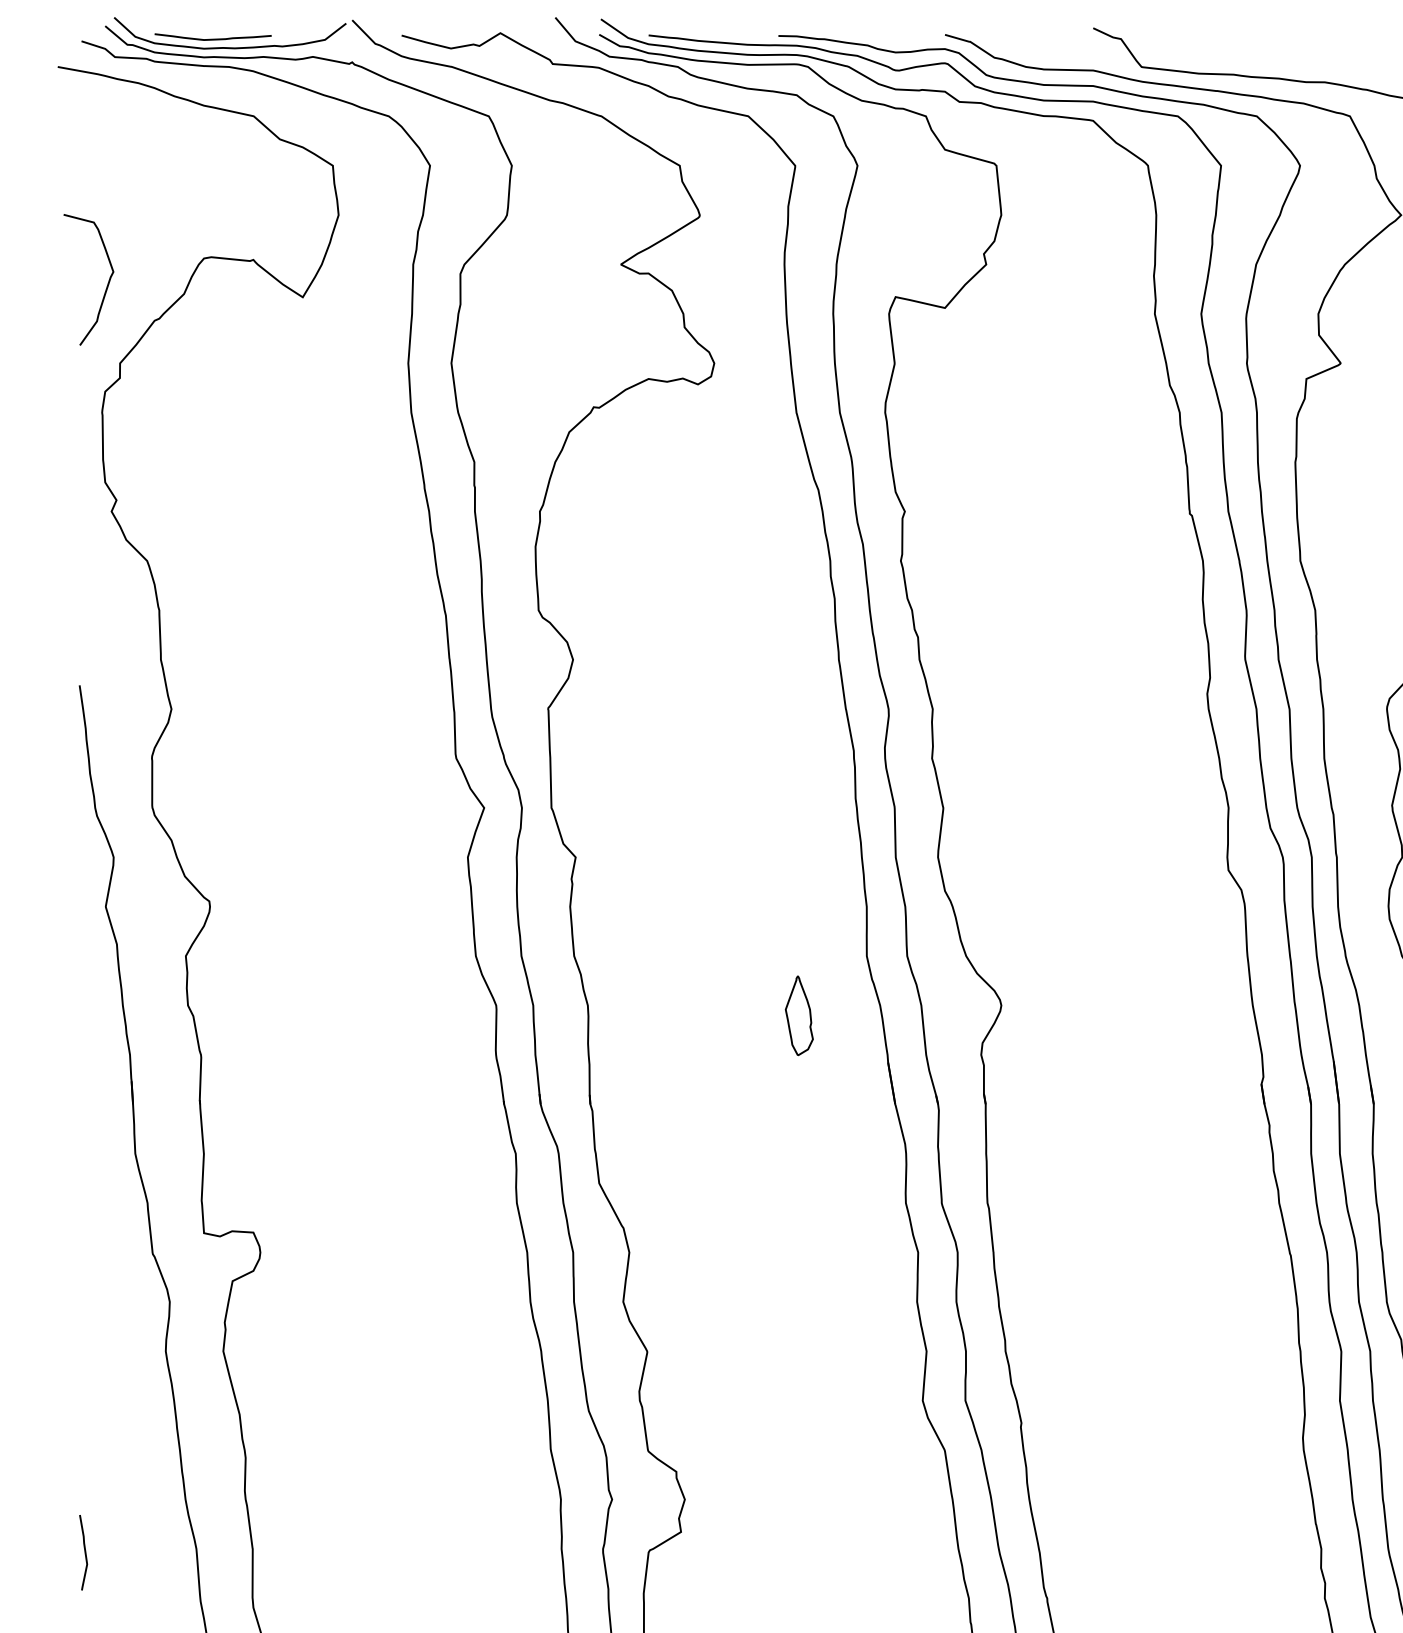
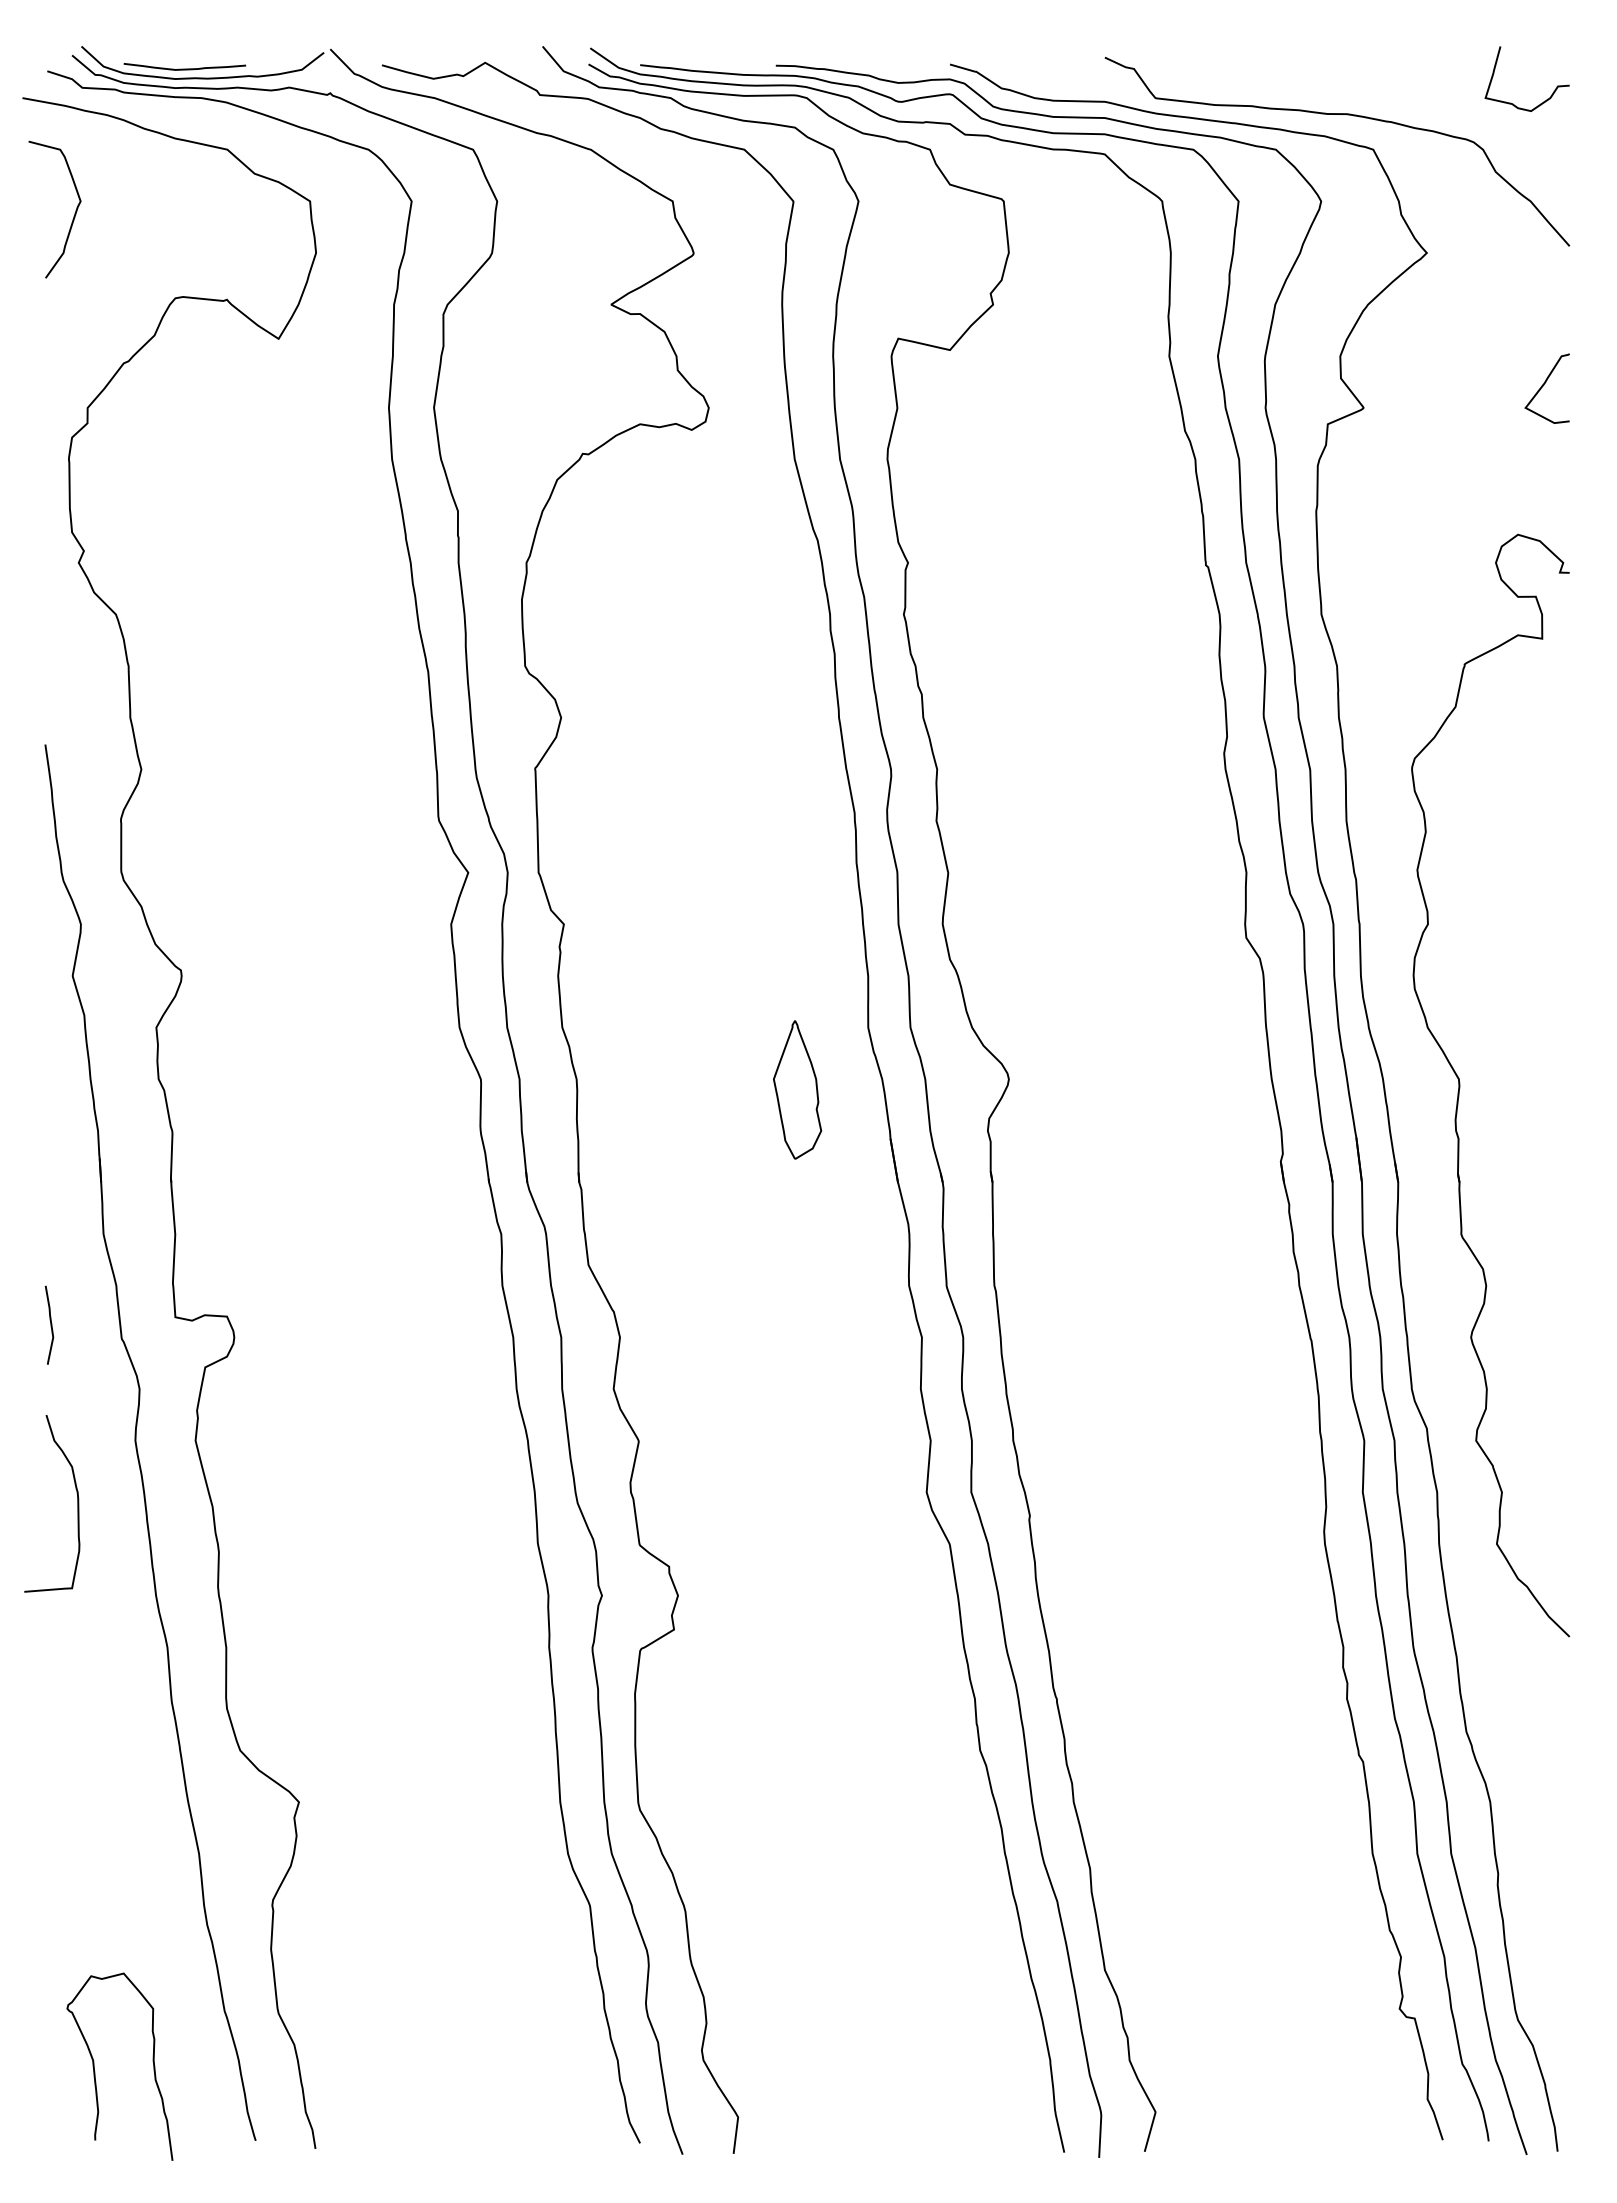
curve: (106, 286) -> (73, 216), moved
part: (799, 1015) -> (797, 1089), size x1.67
curve: (110, 1411) -> (77, 1503), added
curve: (84, 1551) -> (50, 1324), moved

